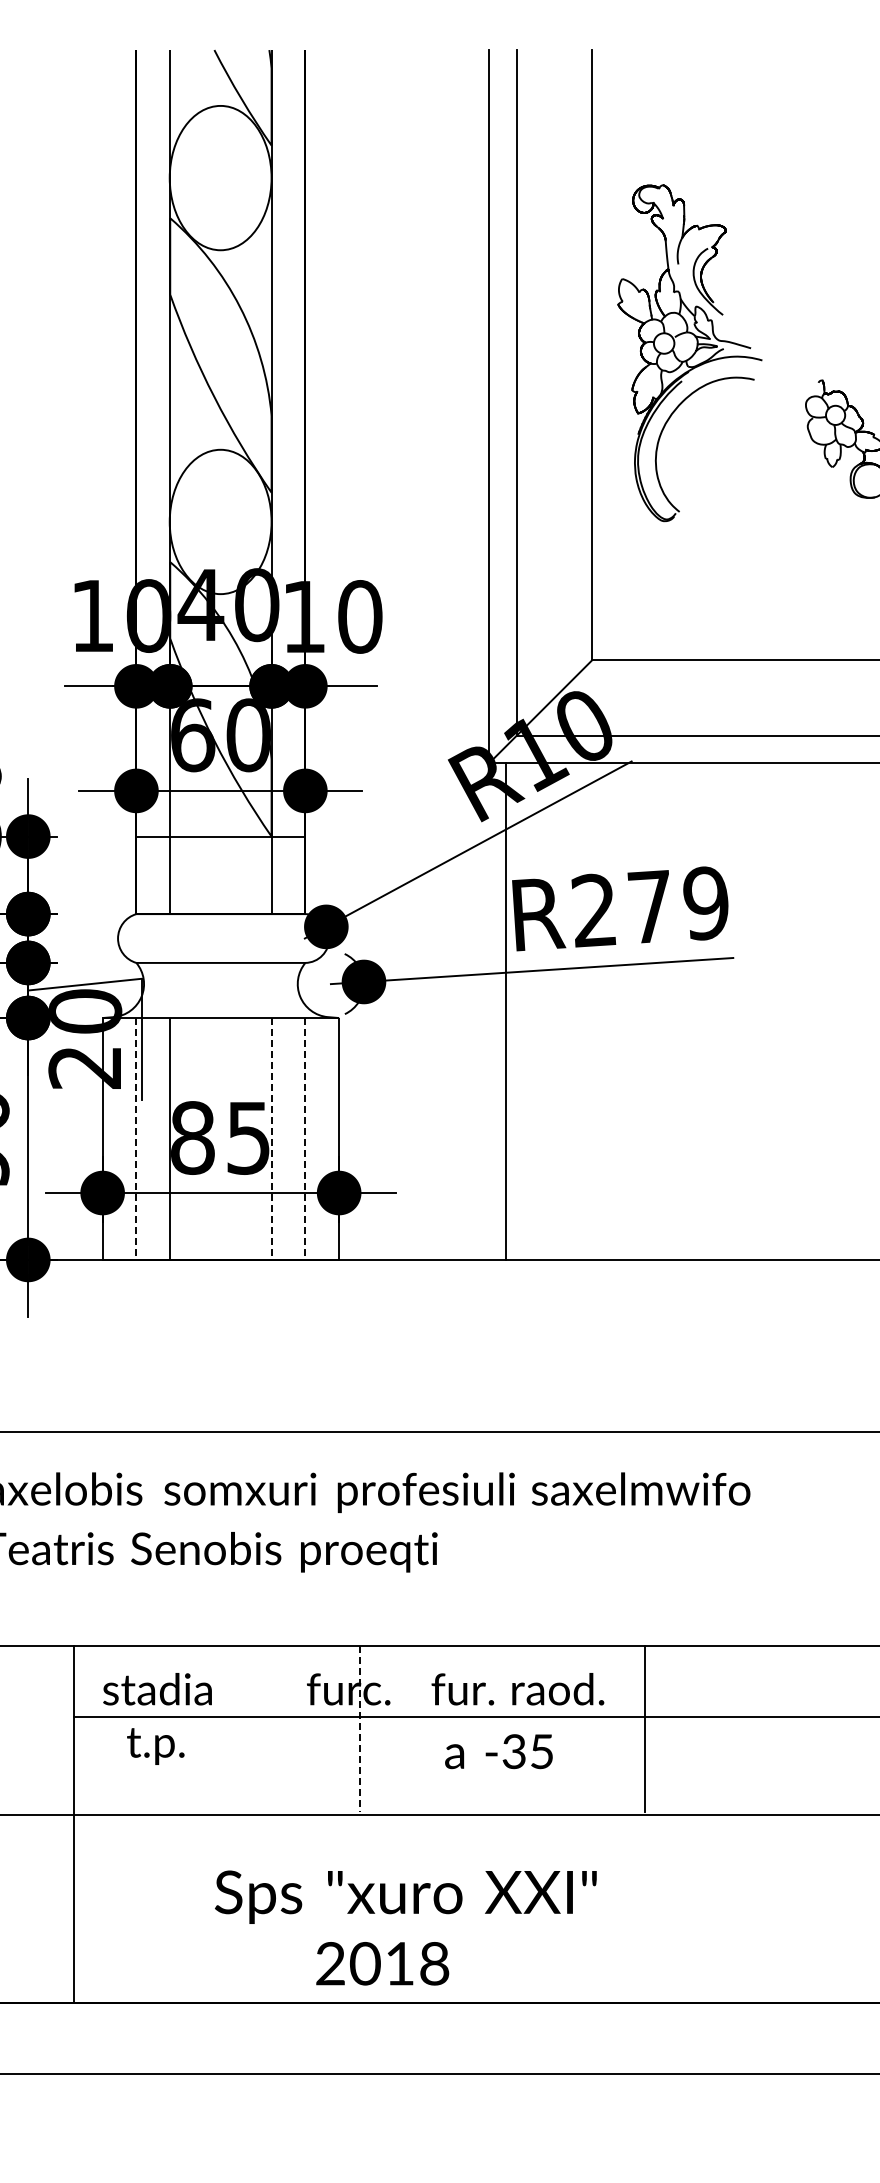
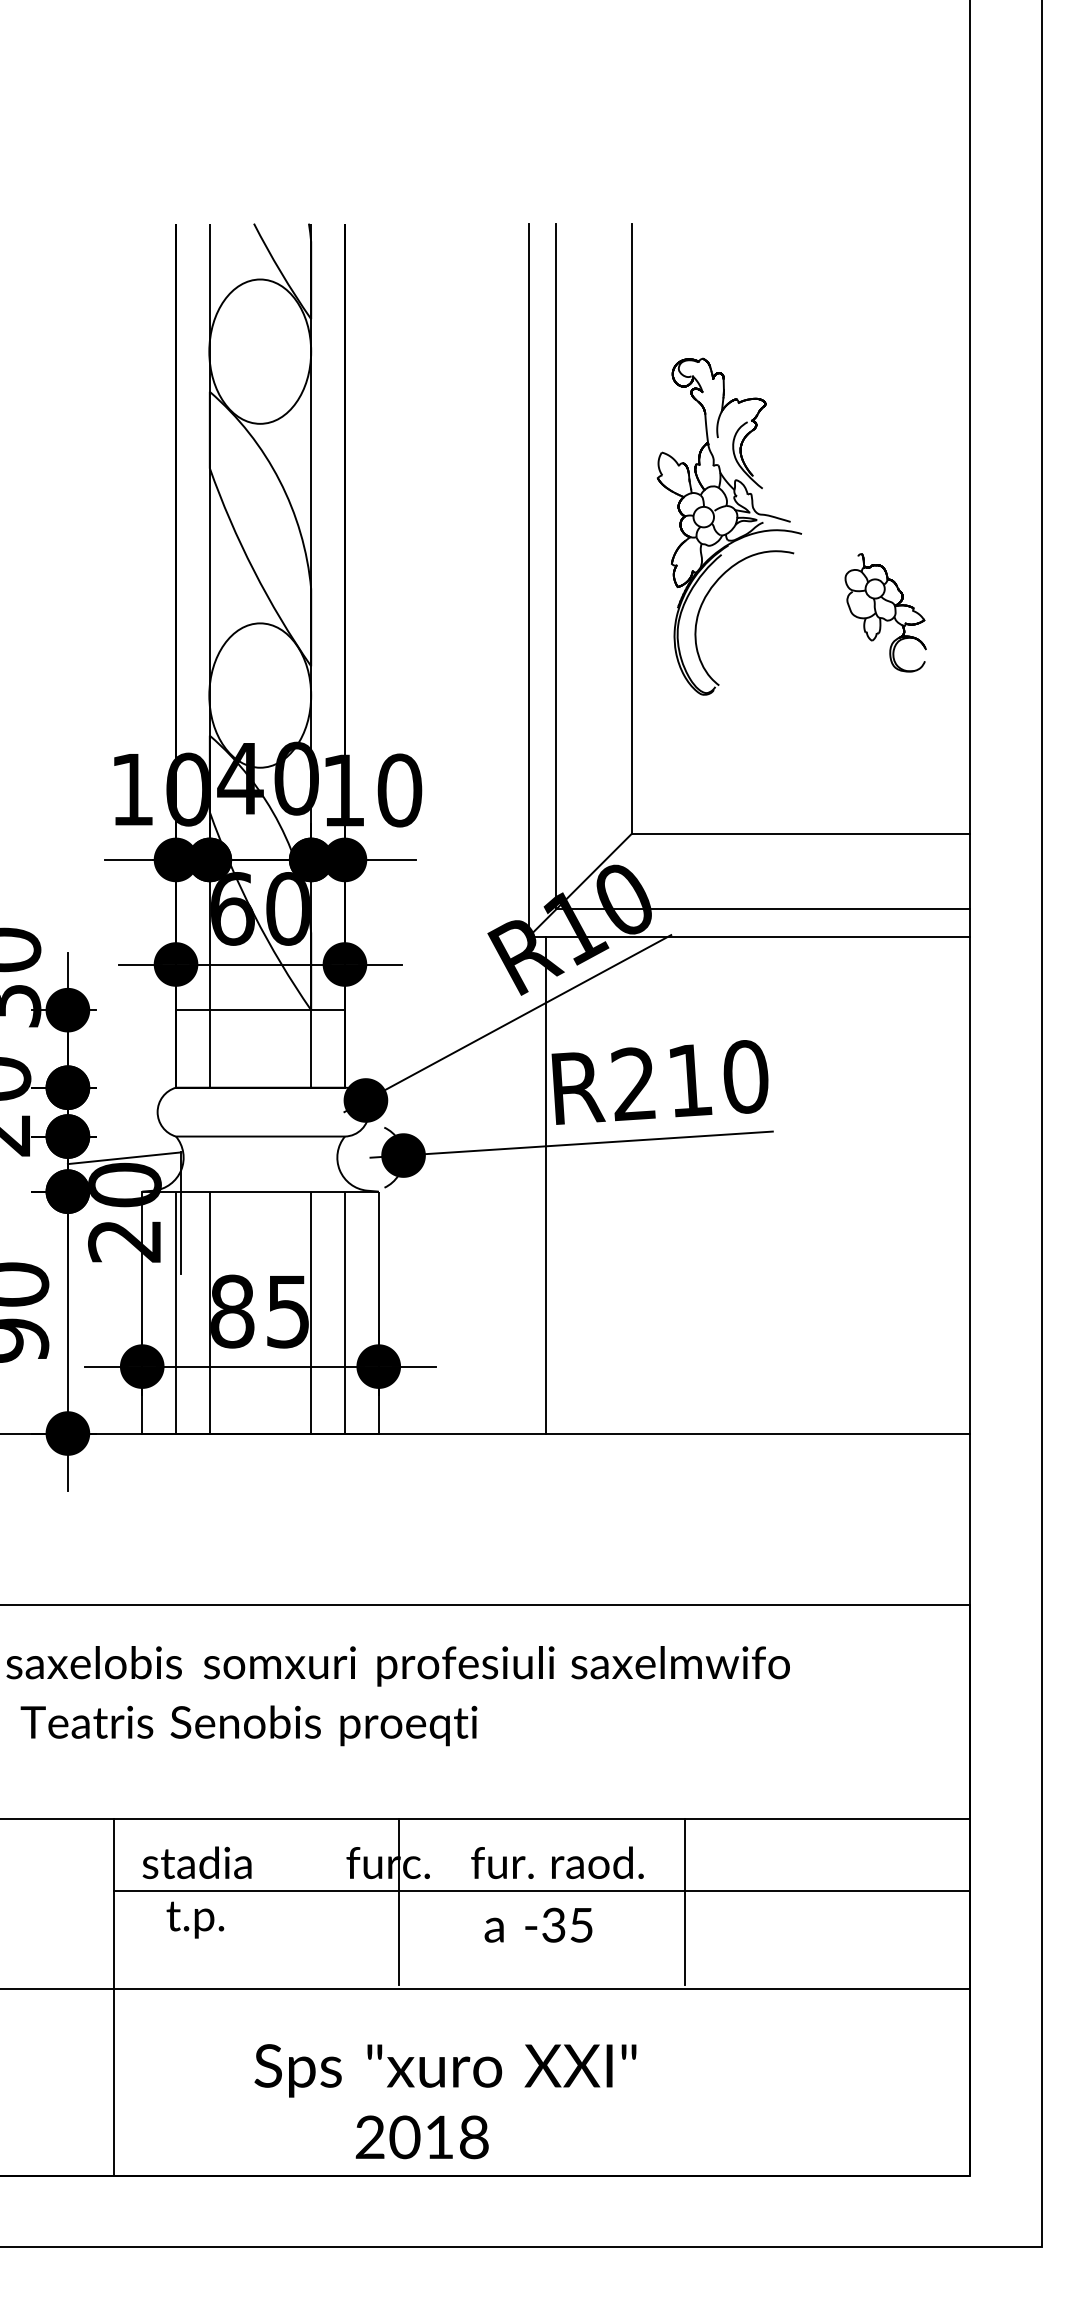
text: (677, 904) -> (717, 1078), R279 -> R210
line: (136, 1138) -> (176, 1312), dashed -> solid
line: (271, 1138) -> (311, 1312), dashed -> solid
line: (304, 1138) -> (344, 1312), dashed -> solid
line: (359, 1728) -> (399, 1902), dashed -> solid

